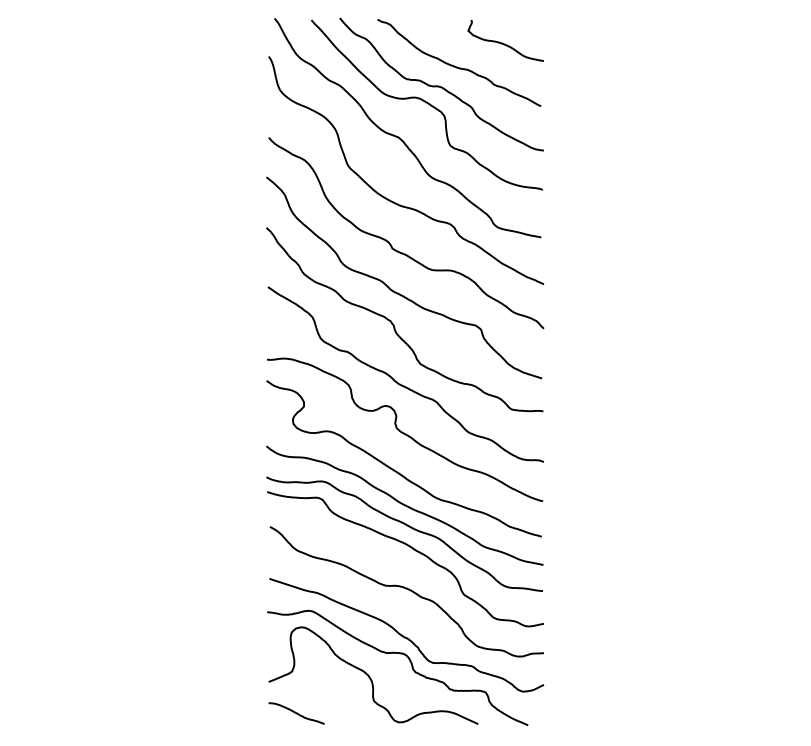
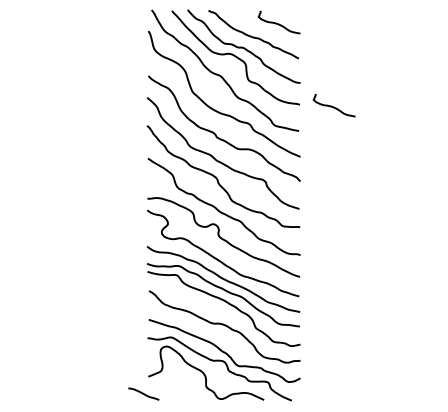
curve: (603, 192) -> (333, 106), added
curve: (296, 712) -> (143, 393), moved

